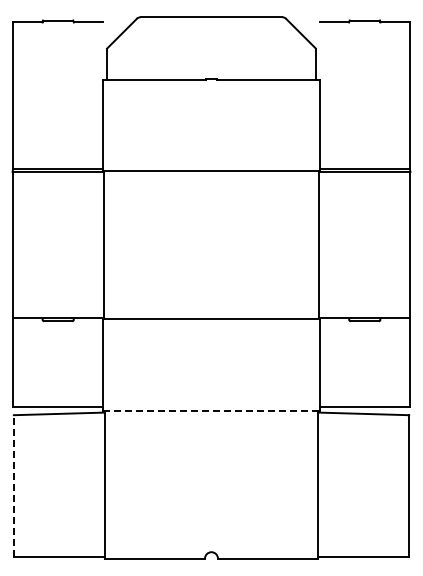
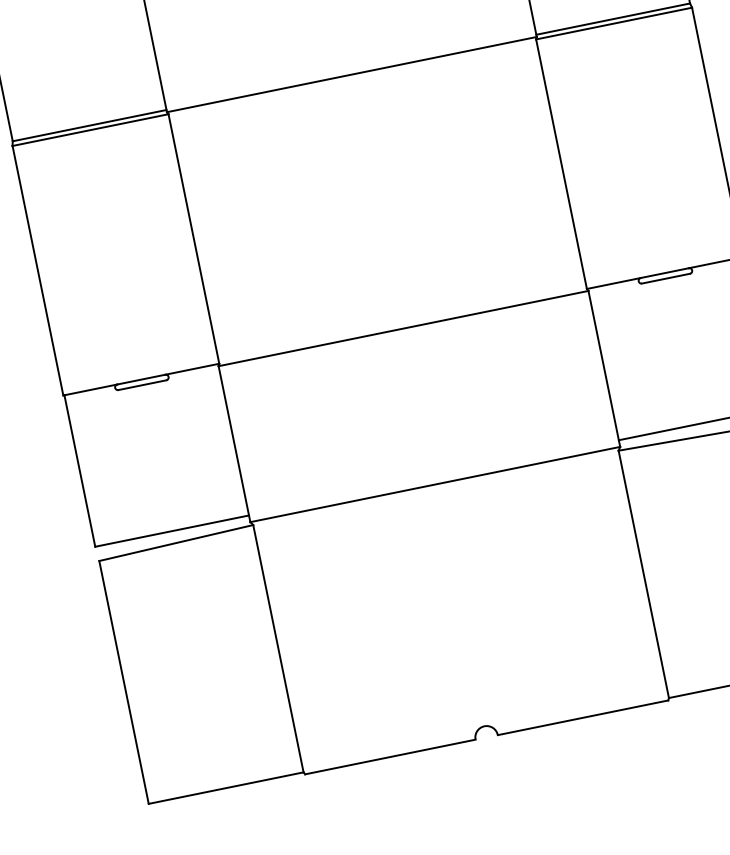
line: (212, 410) -> (436, 483), dashed -> solid
line: (13, 485) -> (123, 681), dashed -> solid

